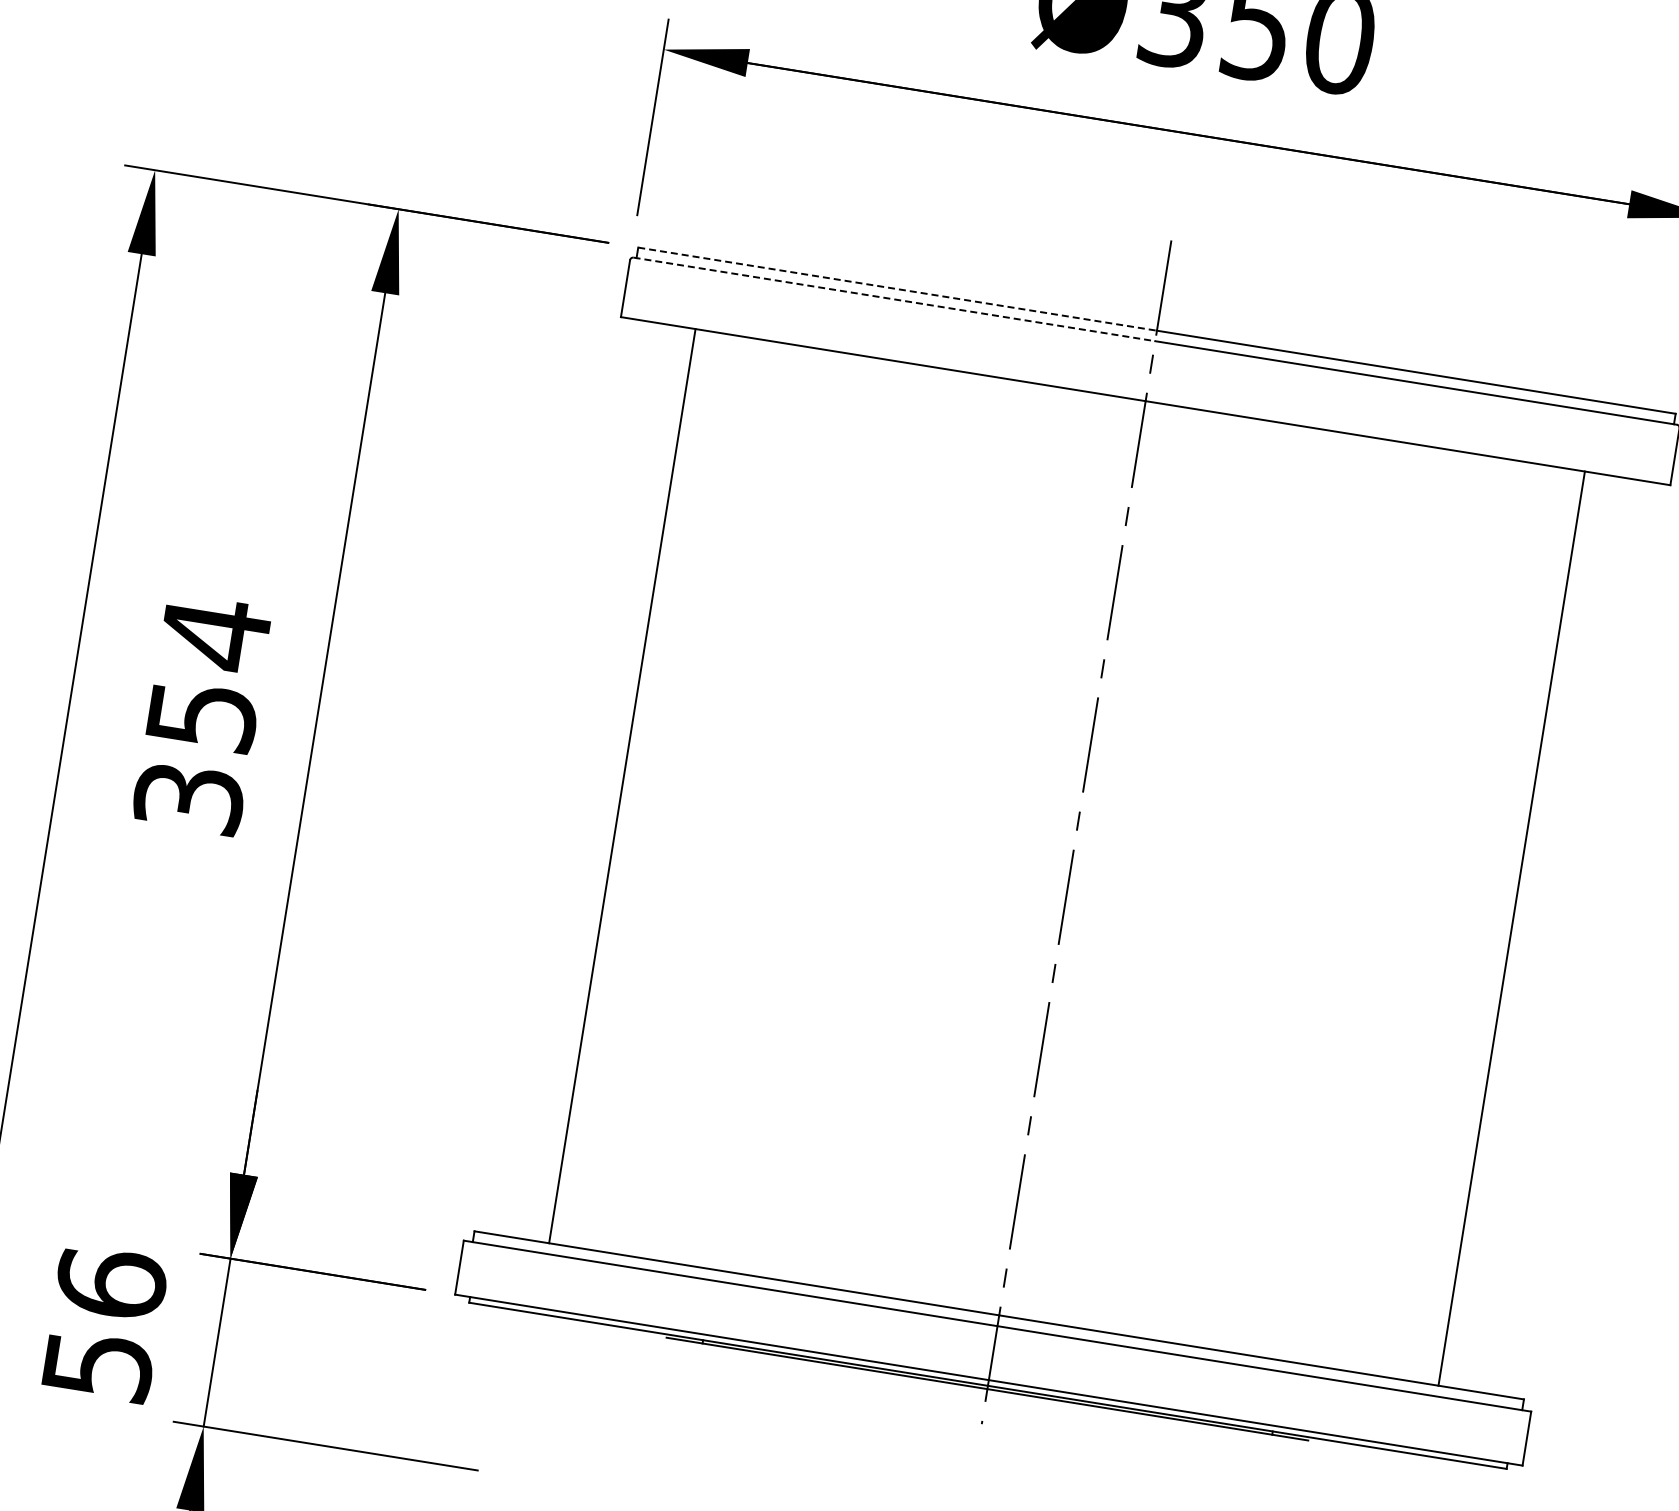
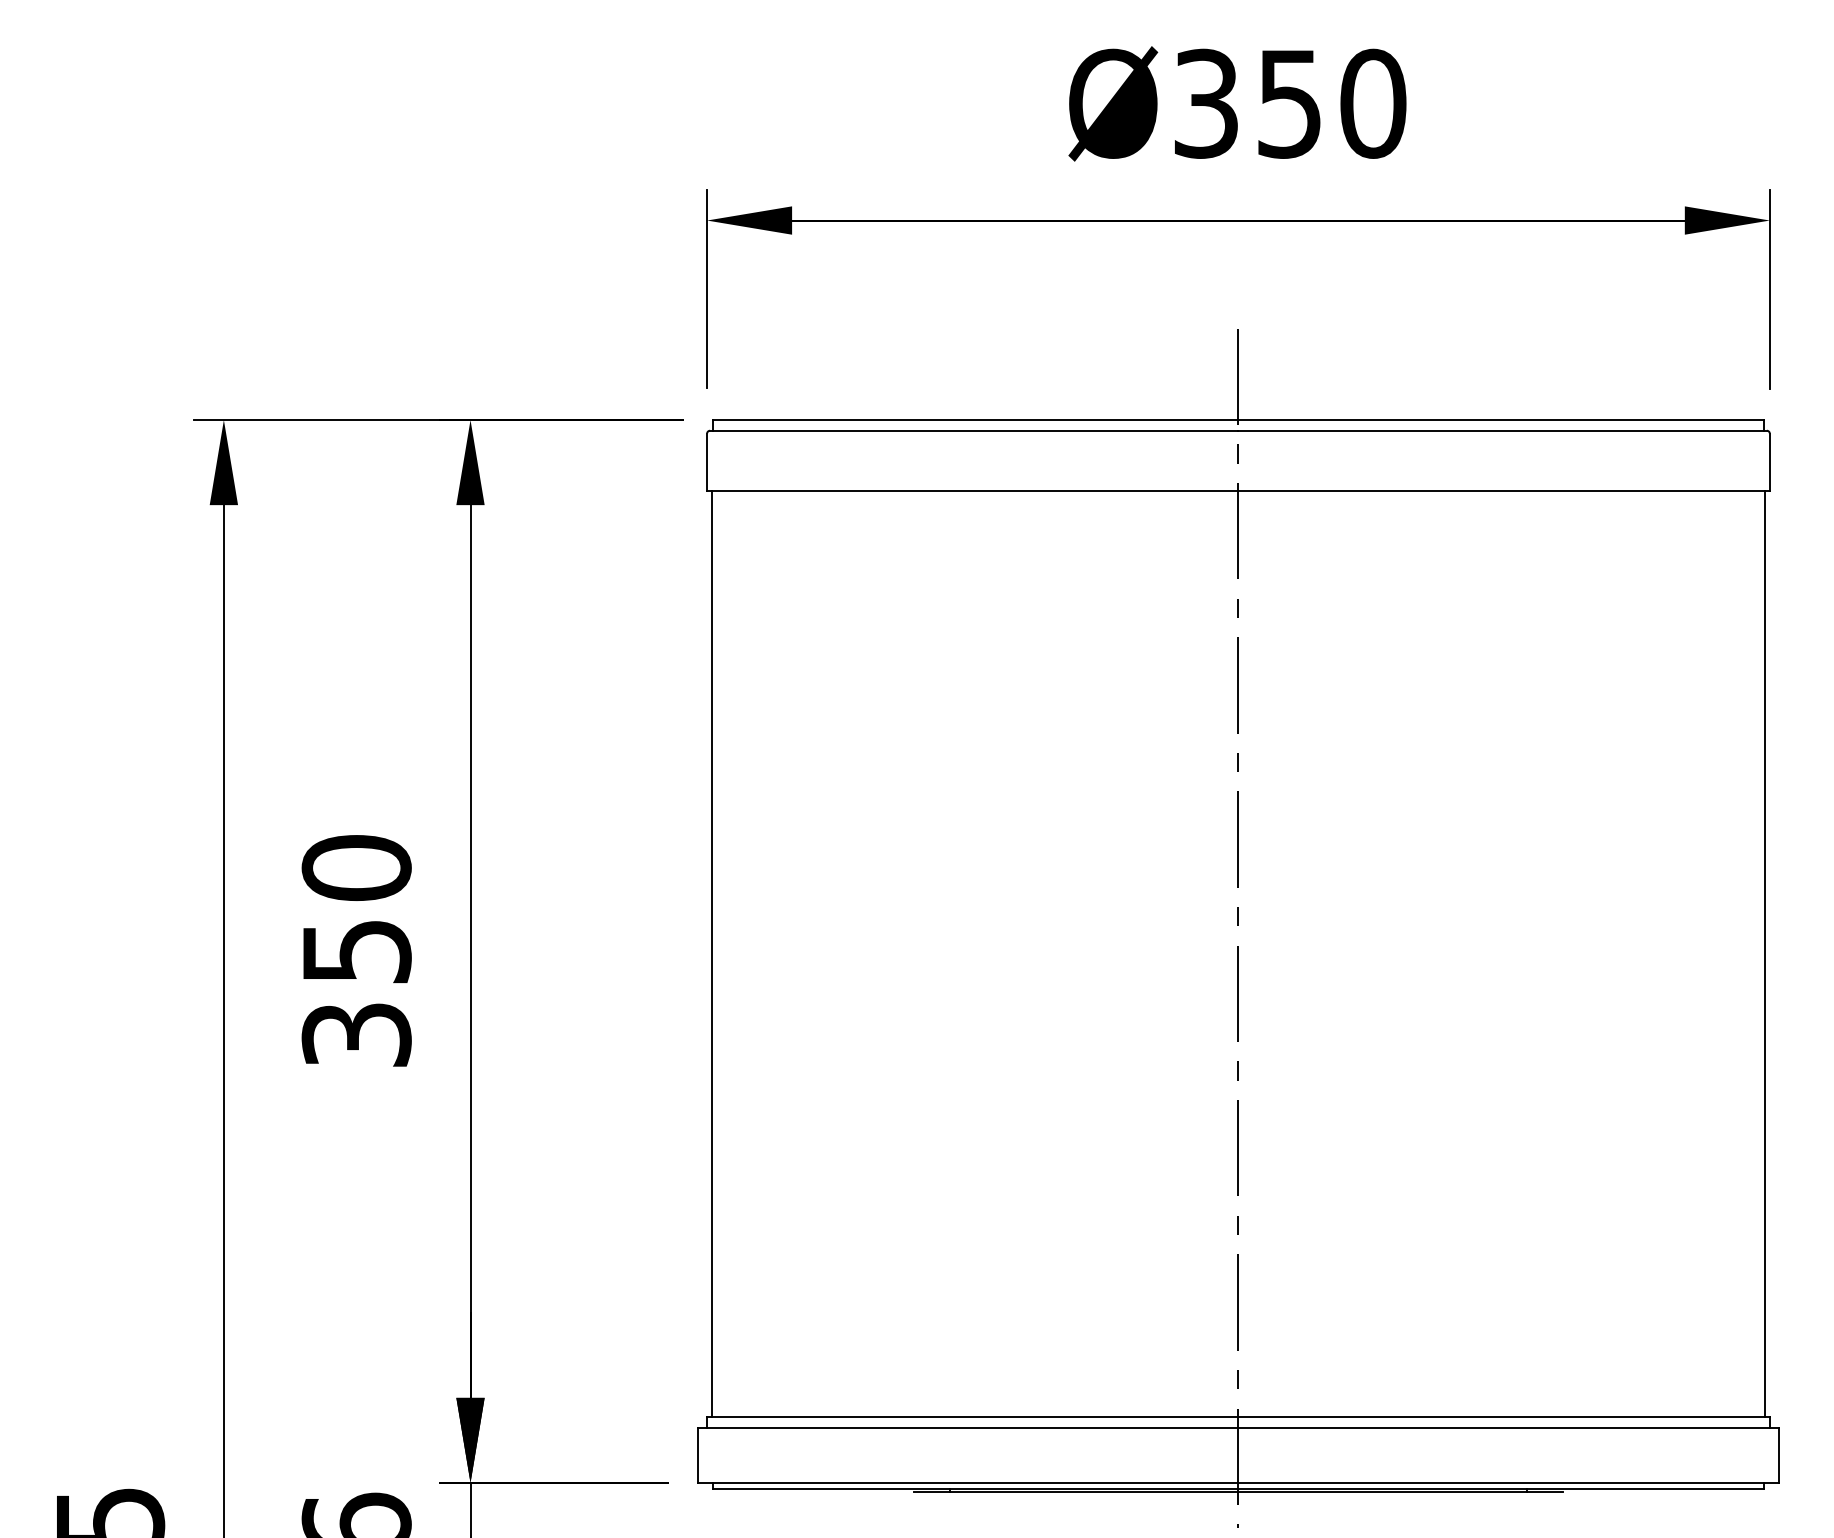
line: (897, 289) -> (975, 420), dashed -> solid
line: (894, 299) -> (974, 430), dashed -> solid
text: (215, 633) -> (356, 868), 354 -> 350
line: (622, 786) -> (711, 954), moved
line: (1511, 928) -> (1765, 954), moved

